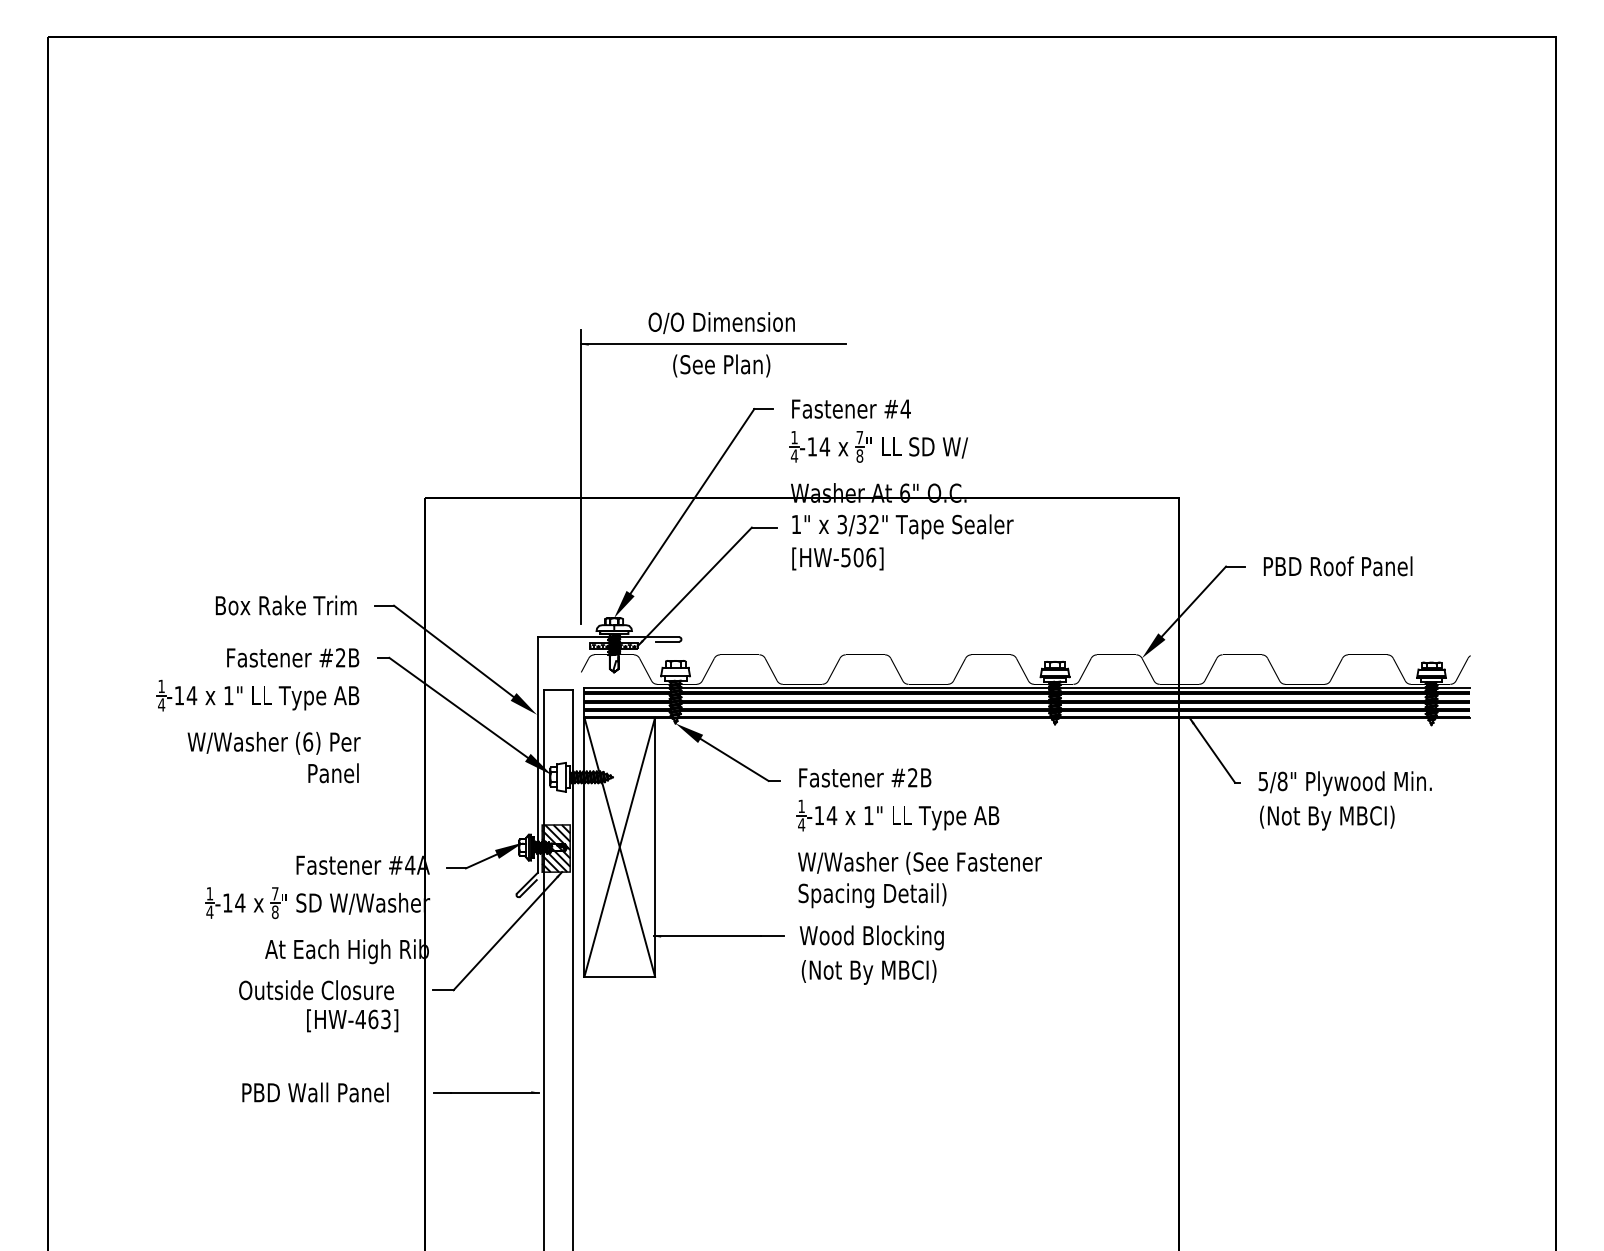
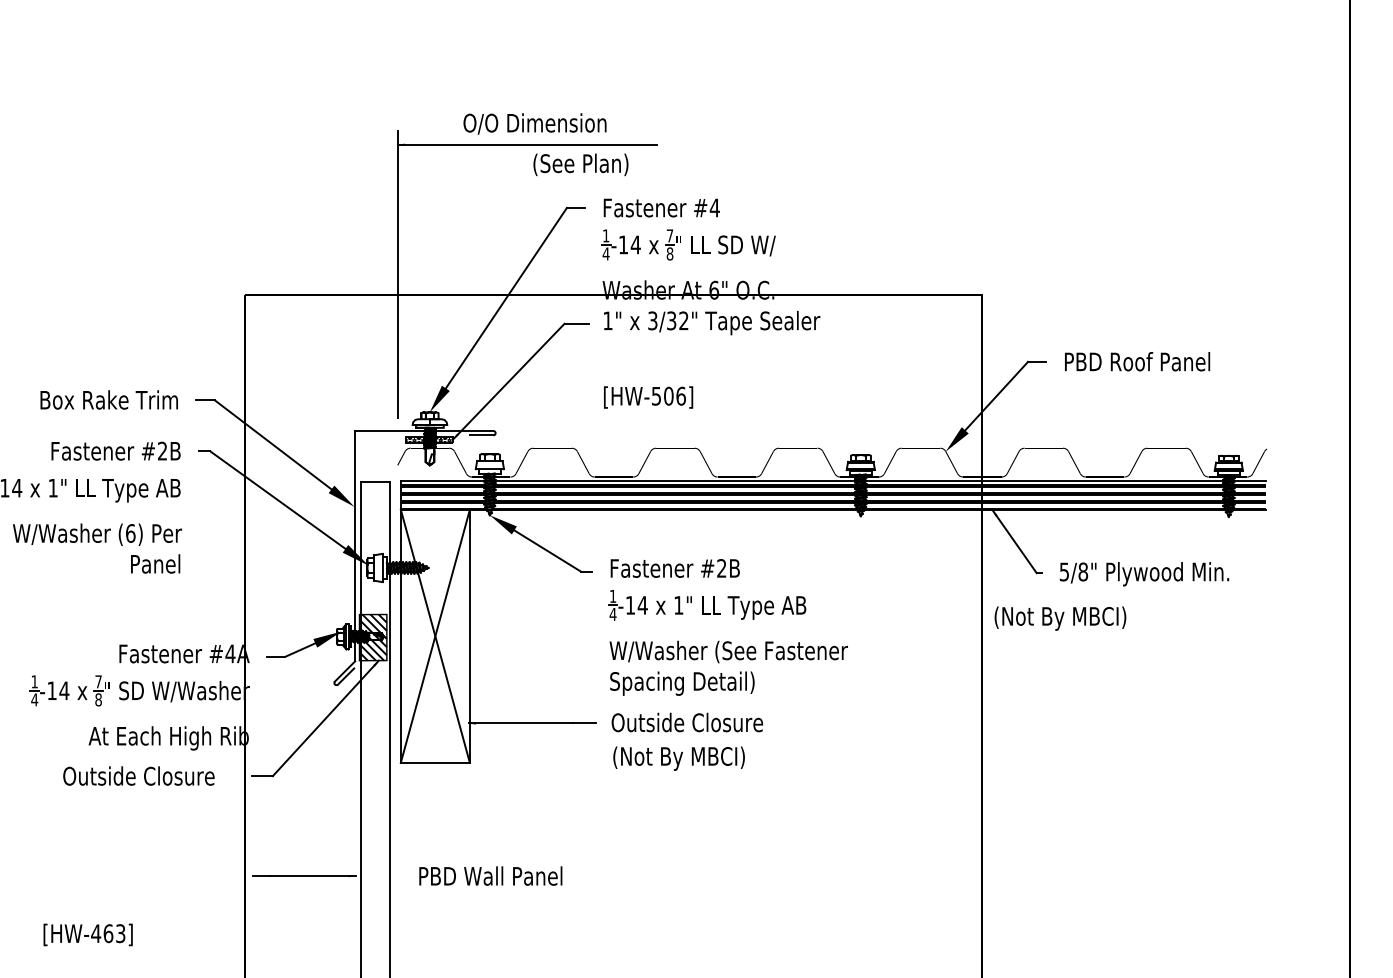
text: (721, 365) -> (580, 164), moved
text: (837, 558) -> (648, 397), moved
text: (1327, 817) -> (1060, 617), moved
text: (877, 937) -> (687, 724), Wood Blocking -> Outside Closure
text: (352, 1020) -> (88, 934), moved
text: (315, 1092) -> (490, 876), moved

